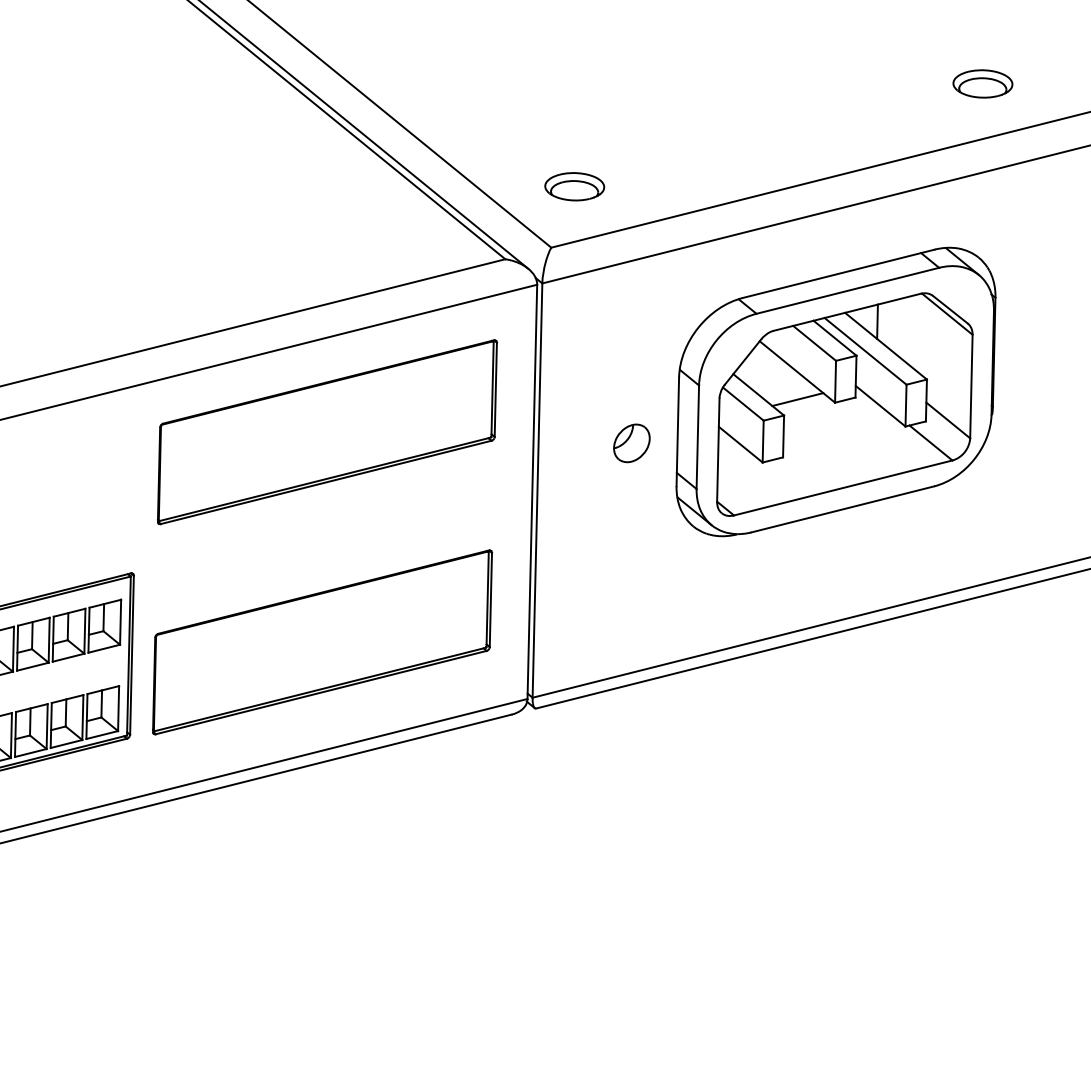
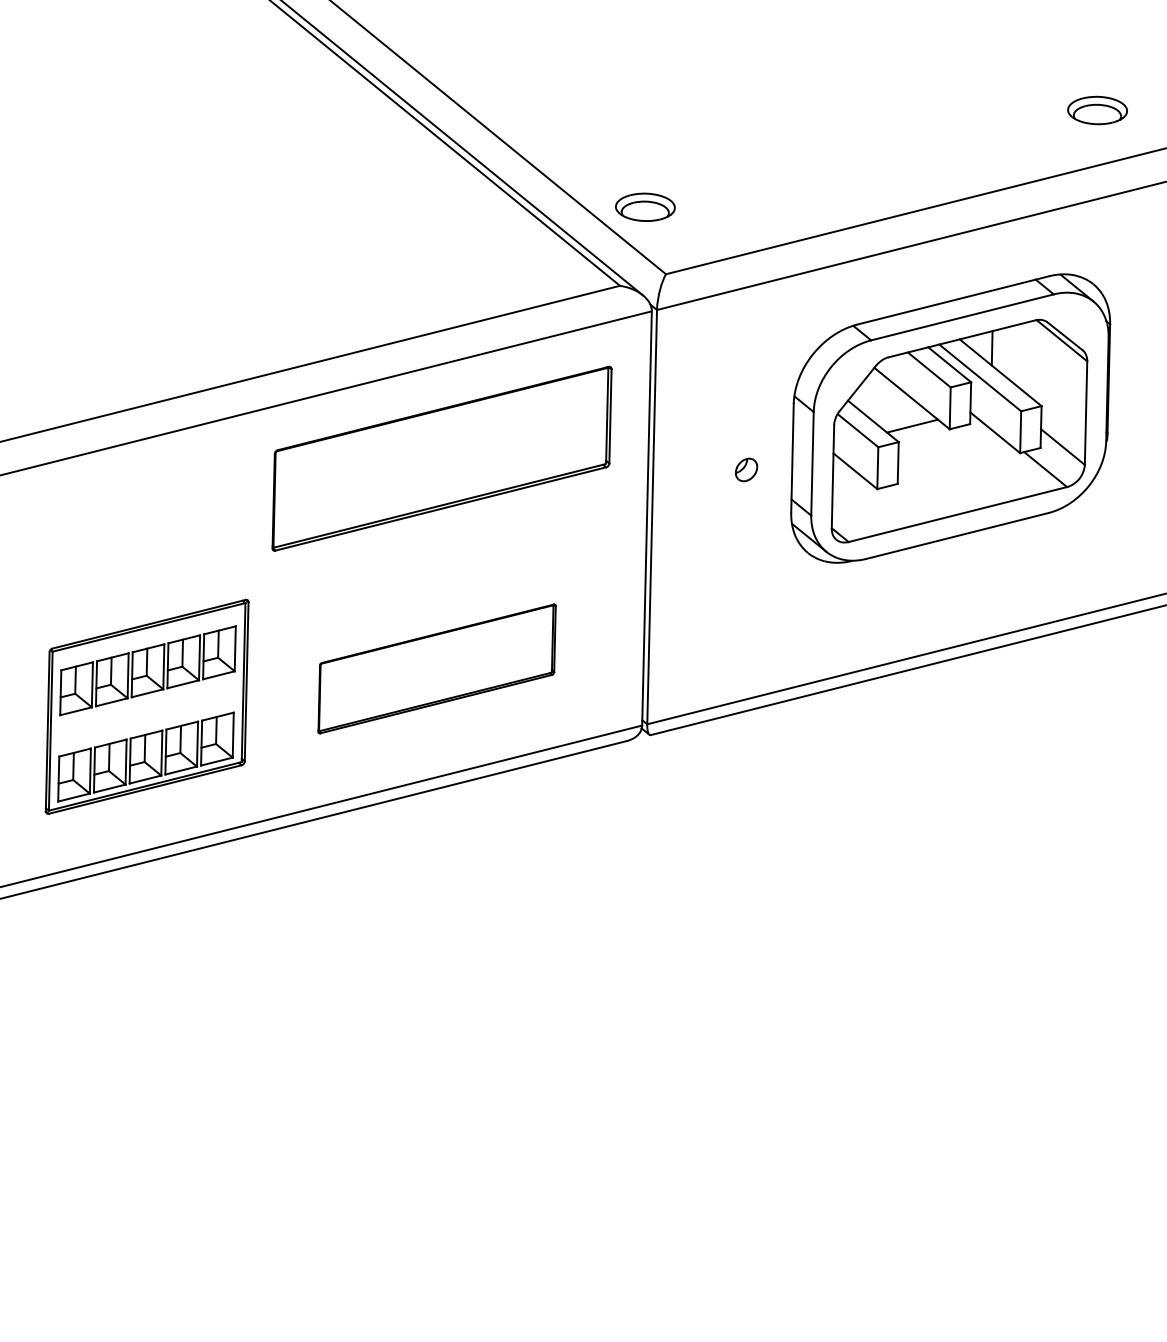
part: (574, 185) -> (645, 206), moved
part: (631, 442) -> (746, 469), size x0.6
part: (321, 641) -> (436, 668), size x0.7

